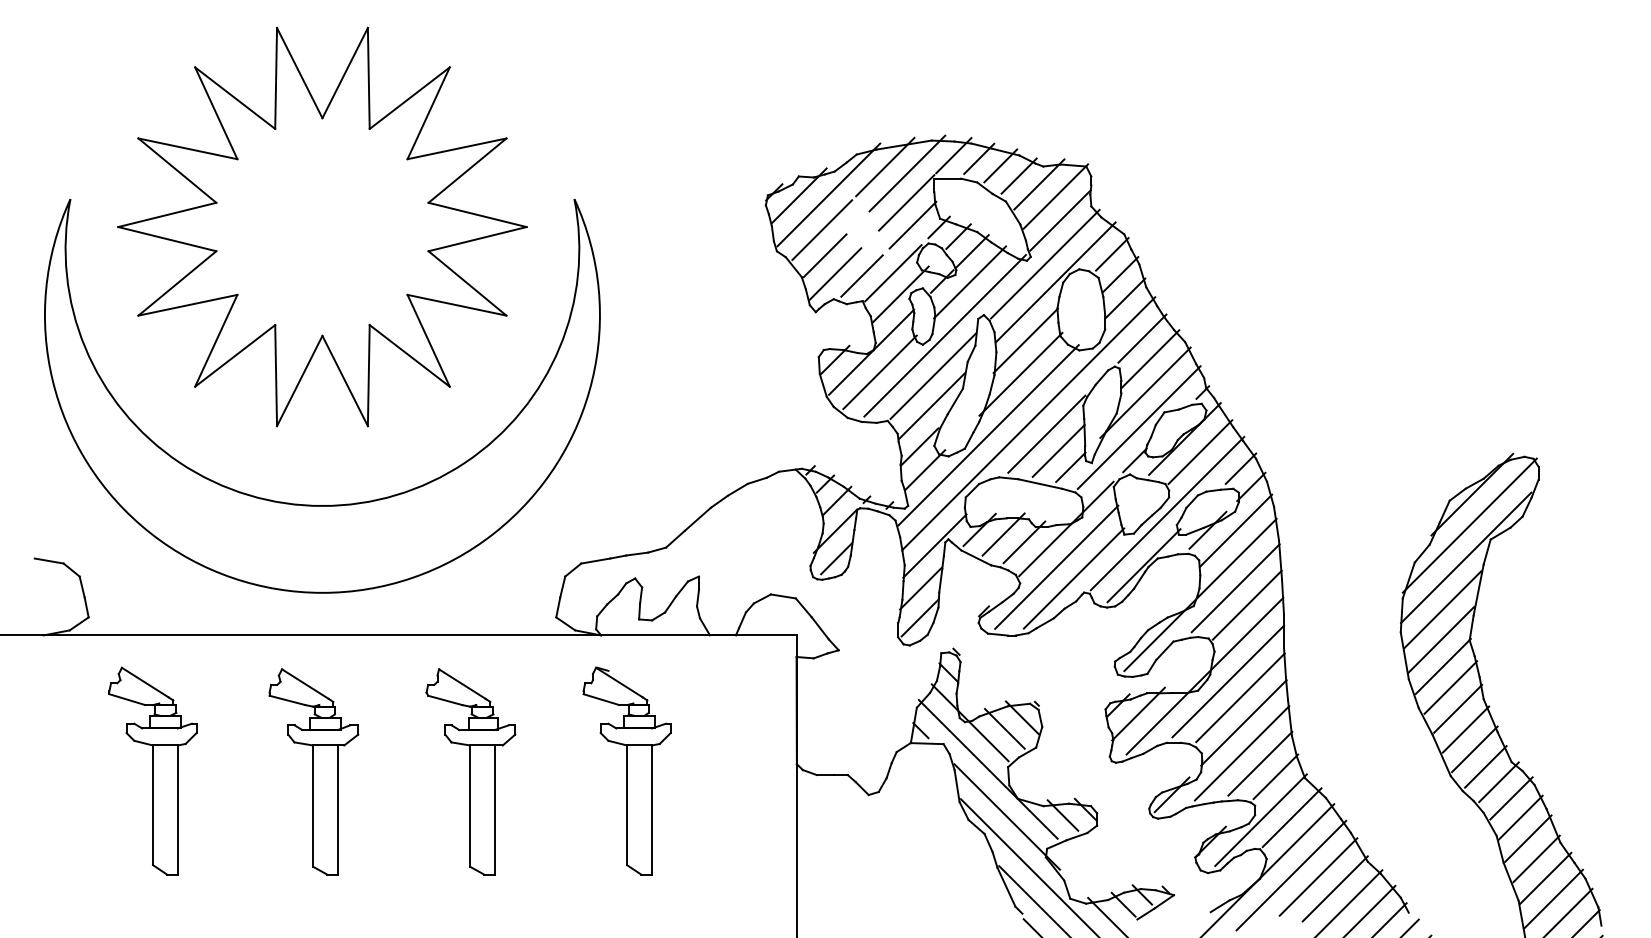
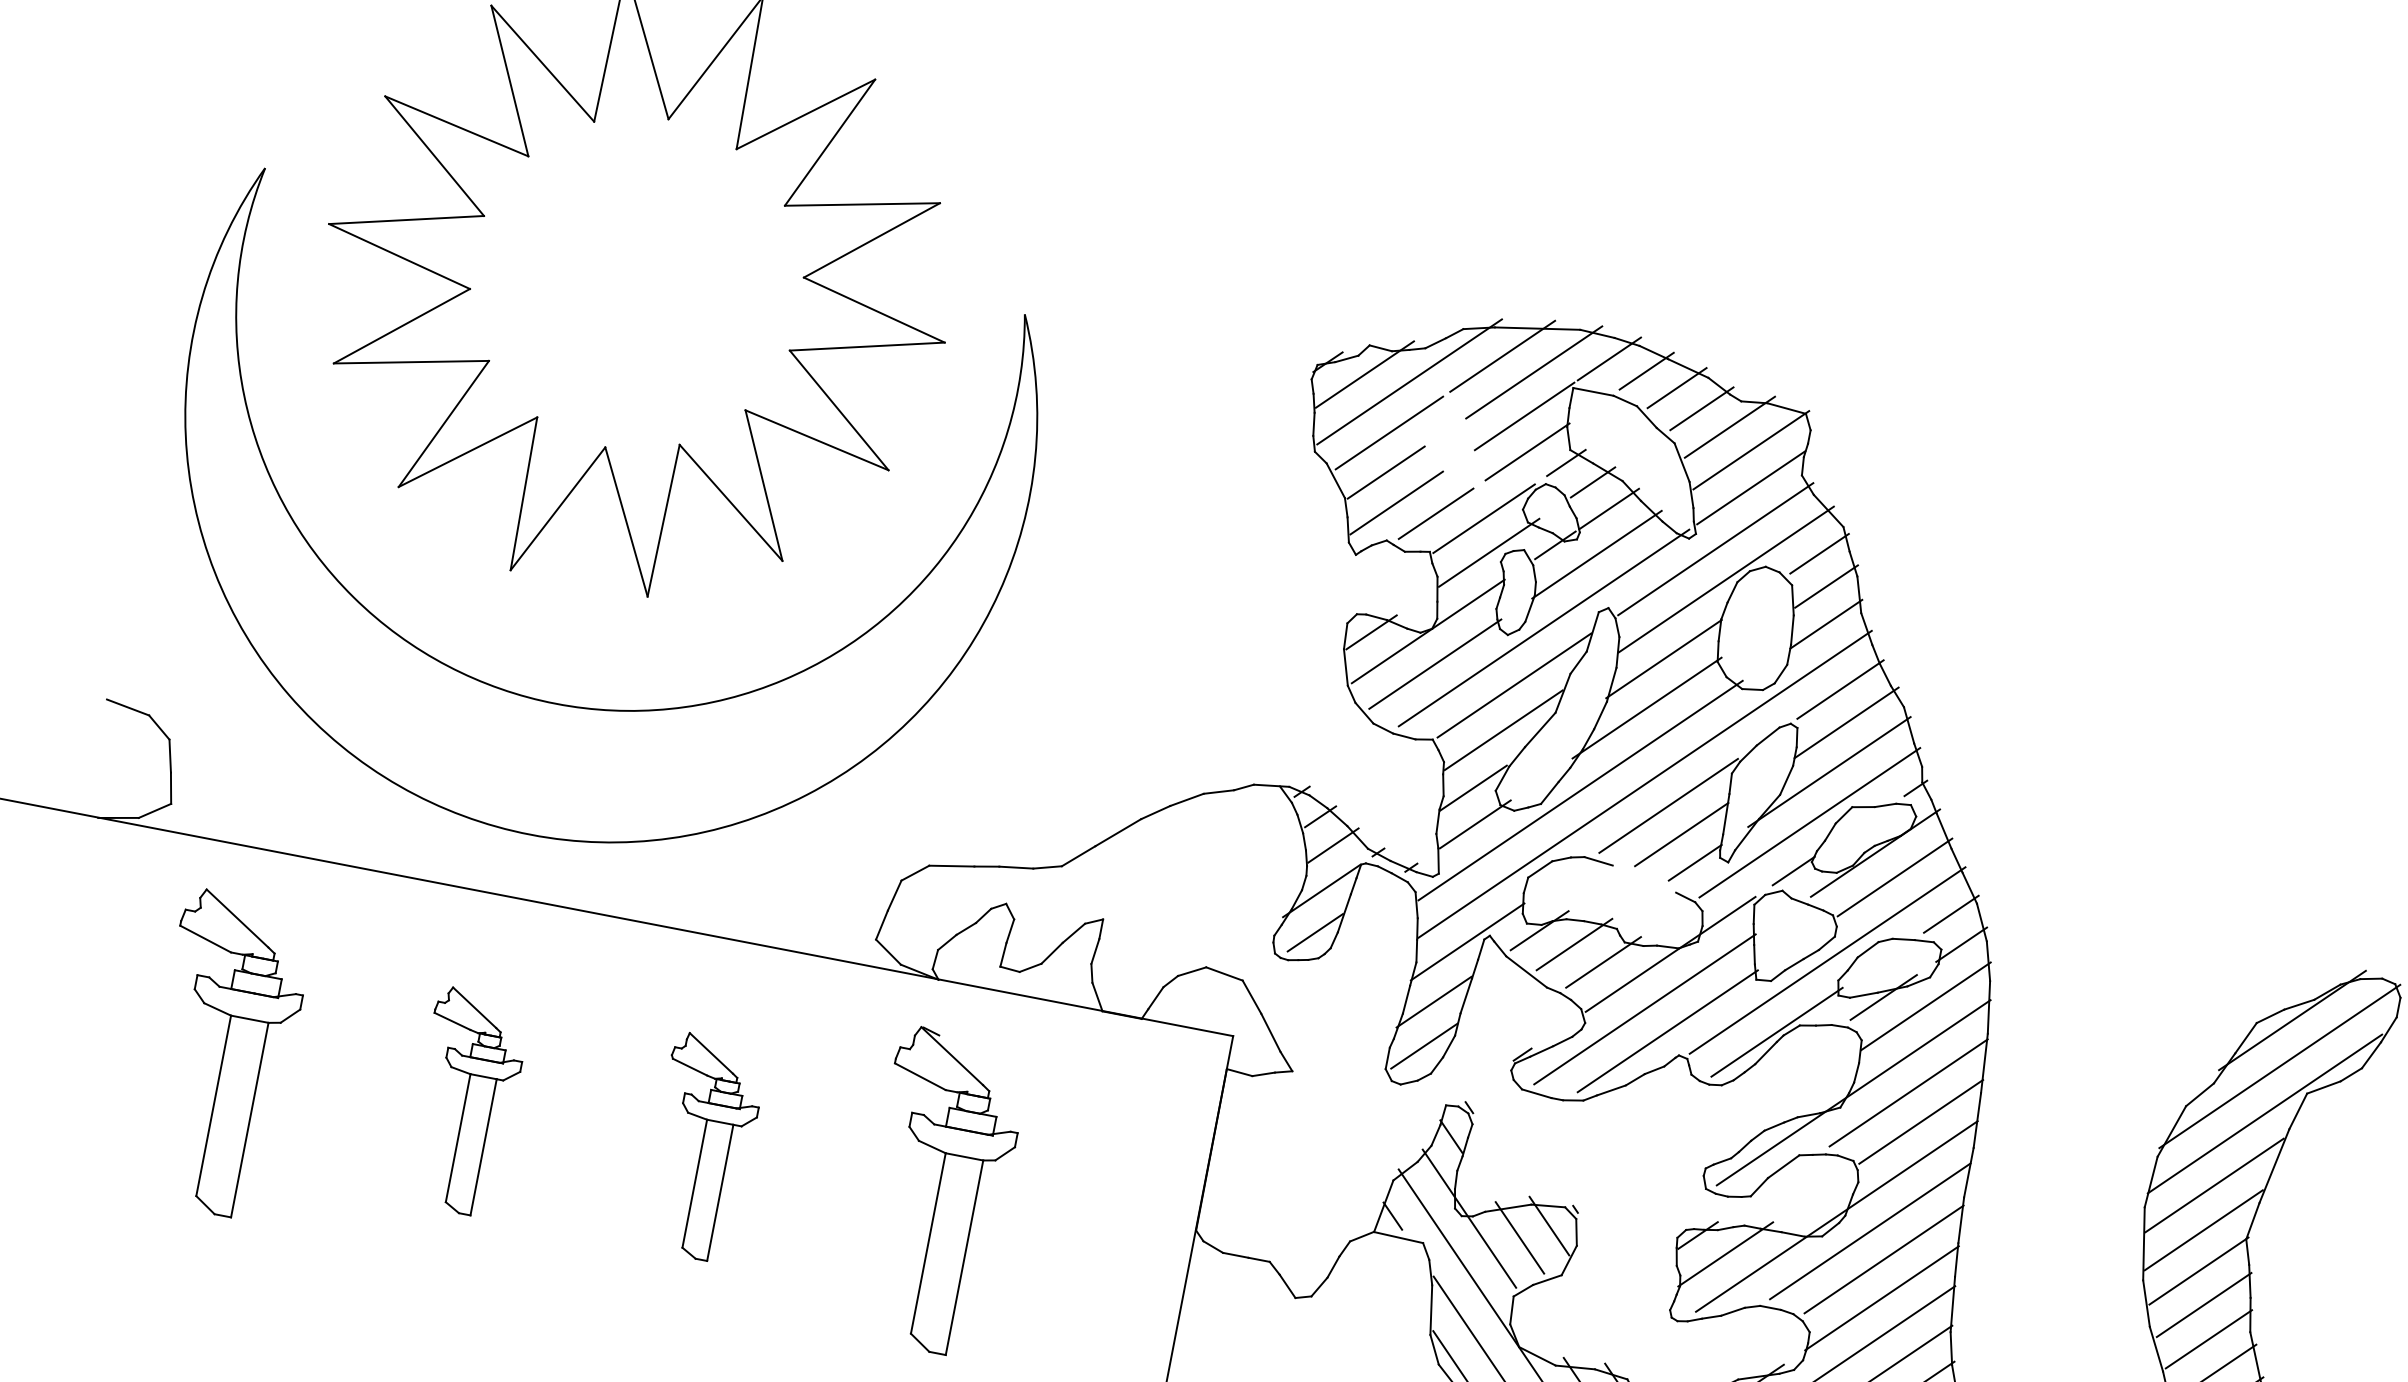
line: (1040, 483) -> (1644, 878), removed
part: (313, 771) -> (465, 1101), size x0.7
part: (470, 771) -> (702, 1146), size x0.7

